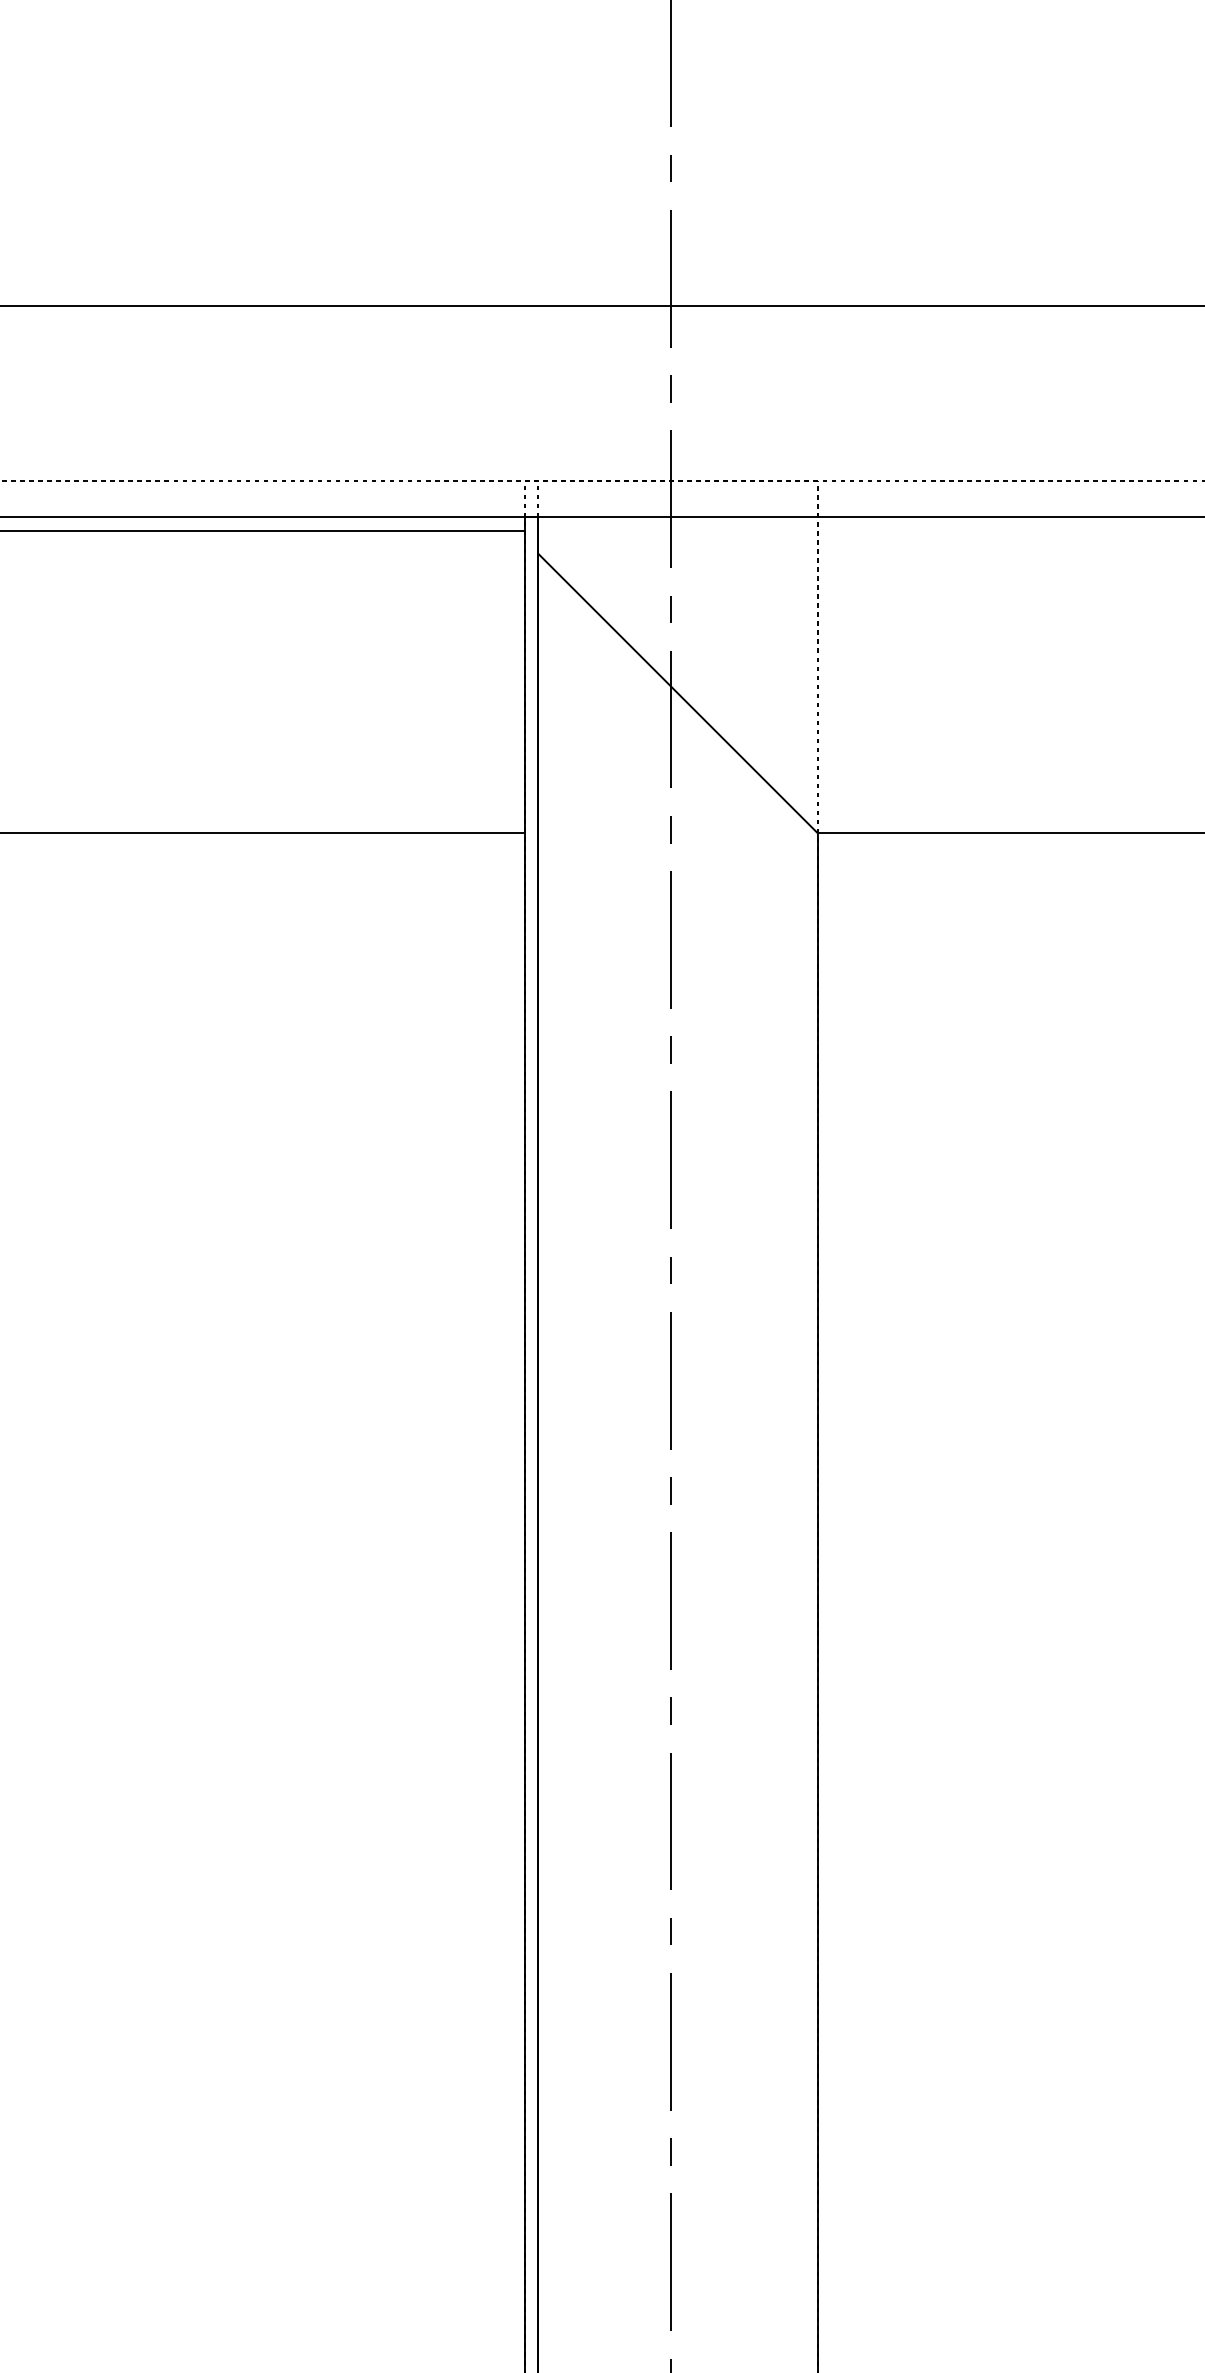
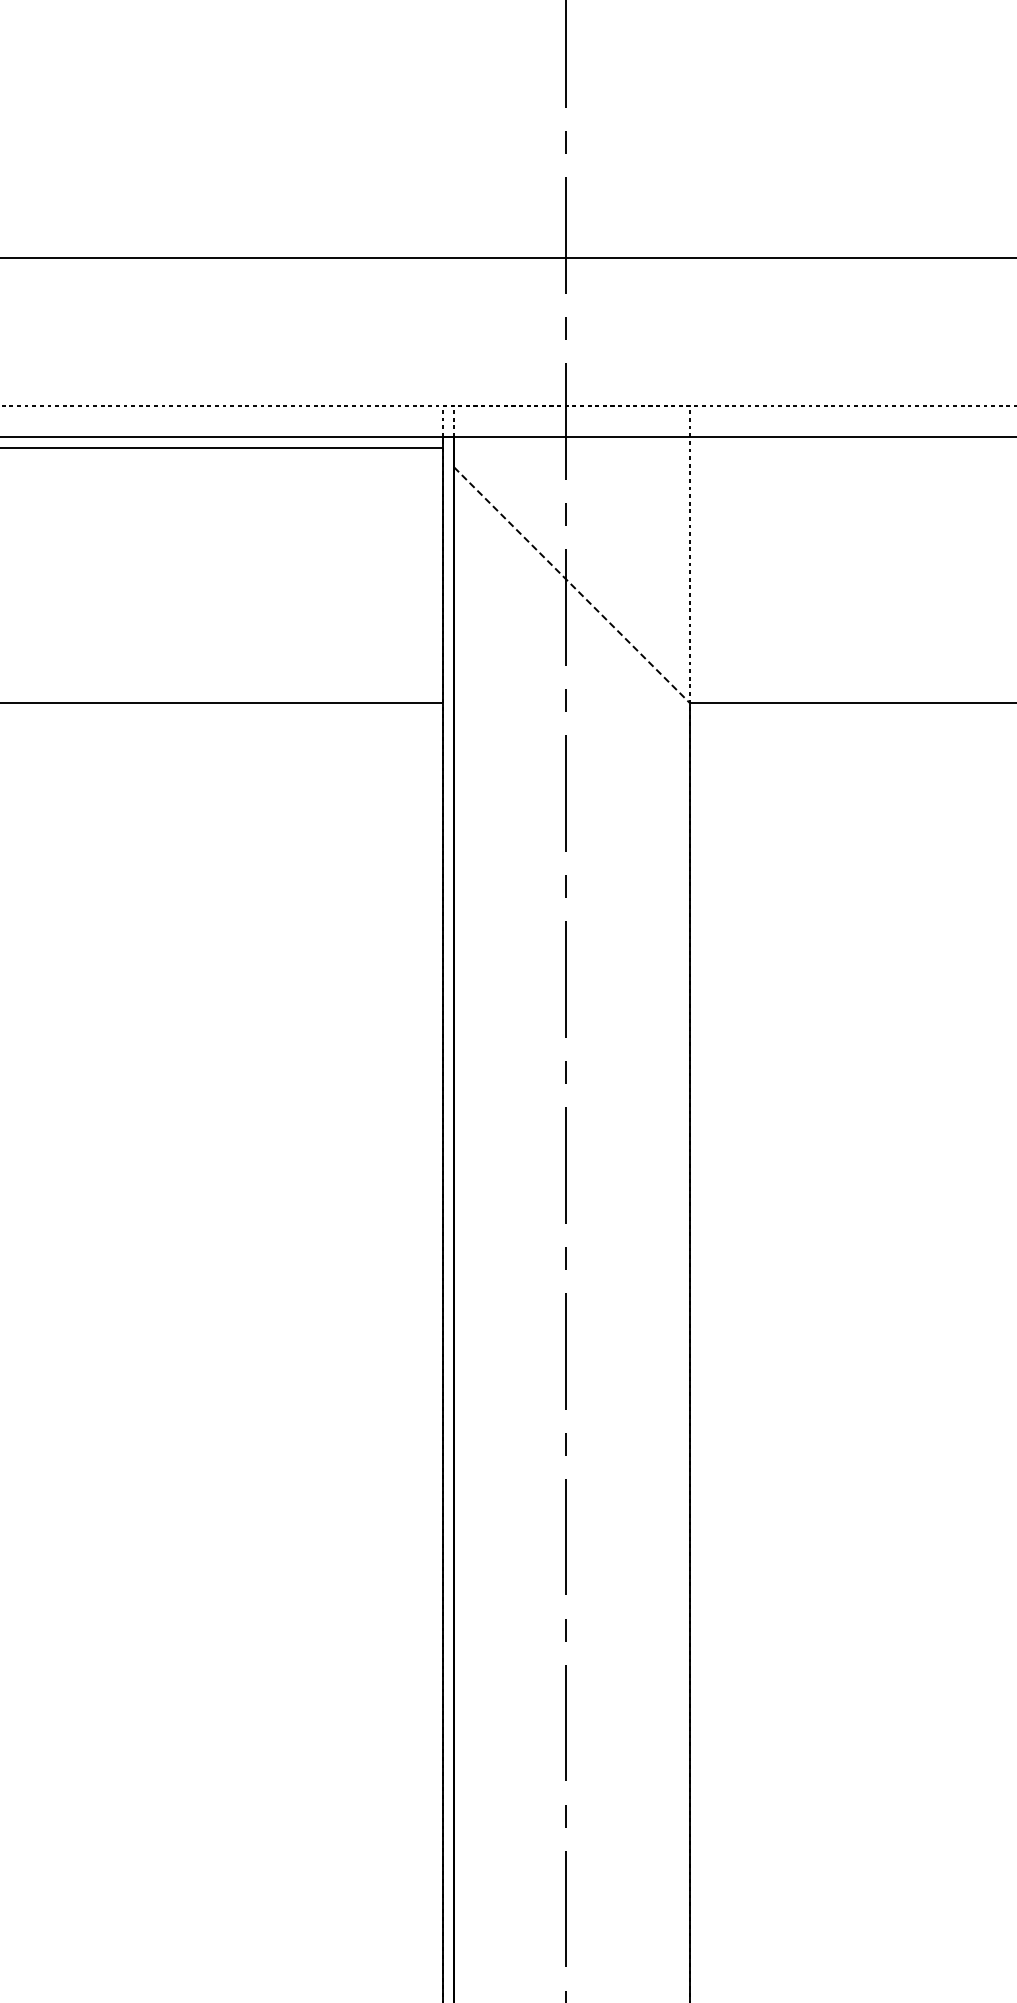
line: (678, 693) -> (572, 585), solid -> dashed

